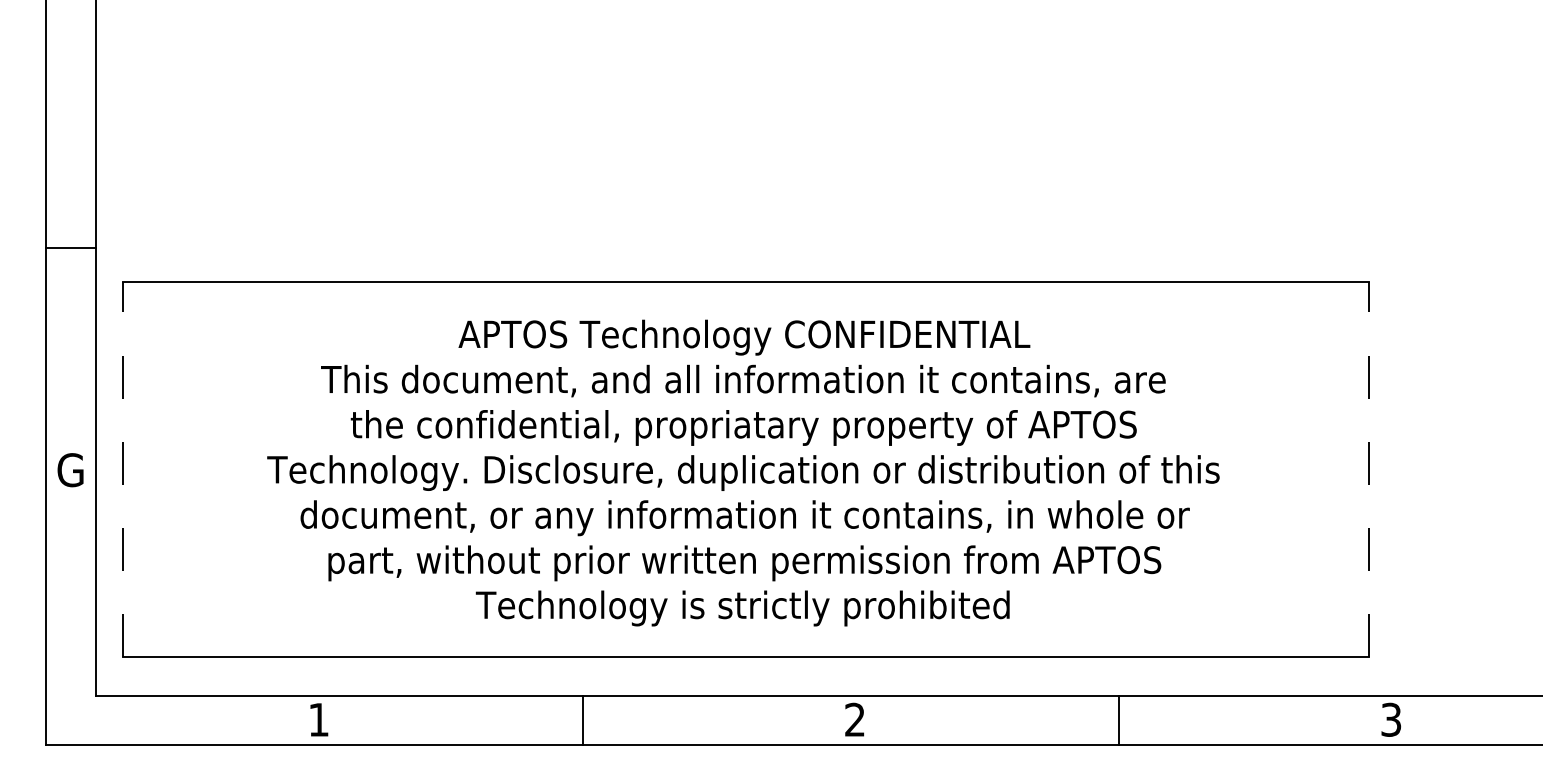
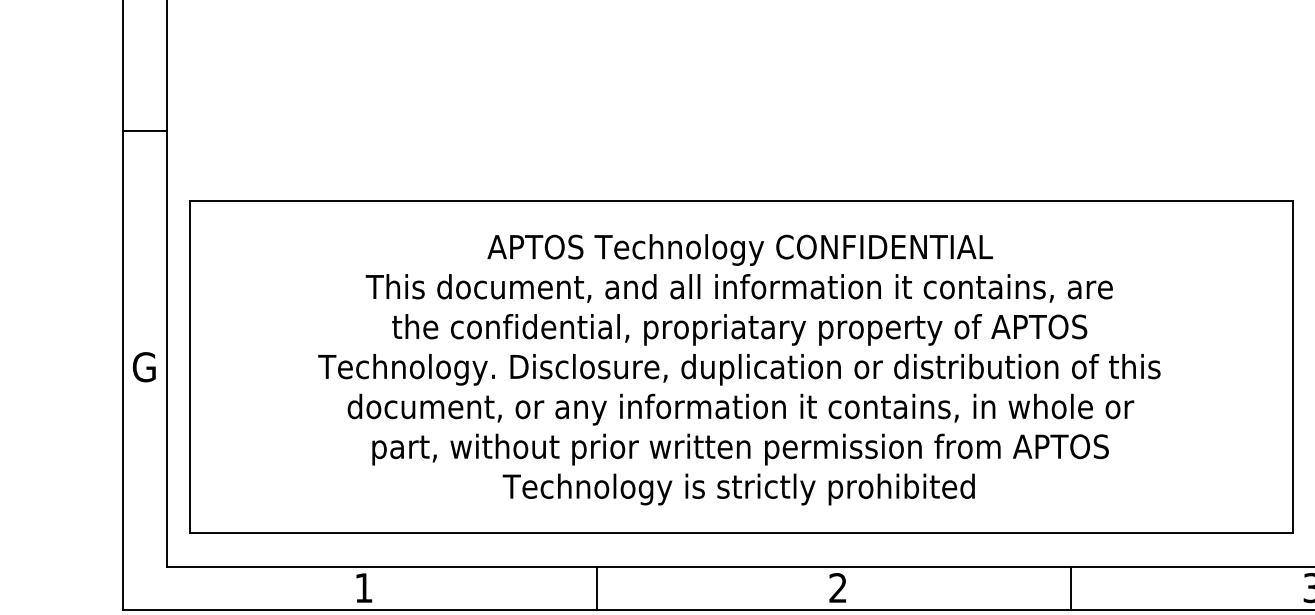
line: (70, 248) -> (144, 131), moved
line: (122, 469) -> (190, 366), dashed -> solid
line: (1369, 469) -> (1293, 366), dashed -> solid

